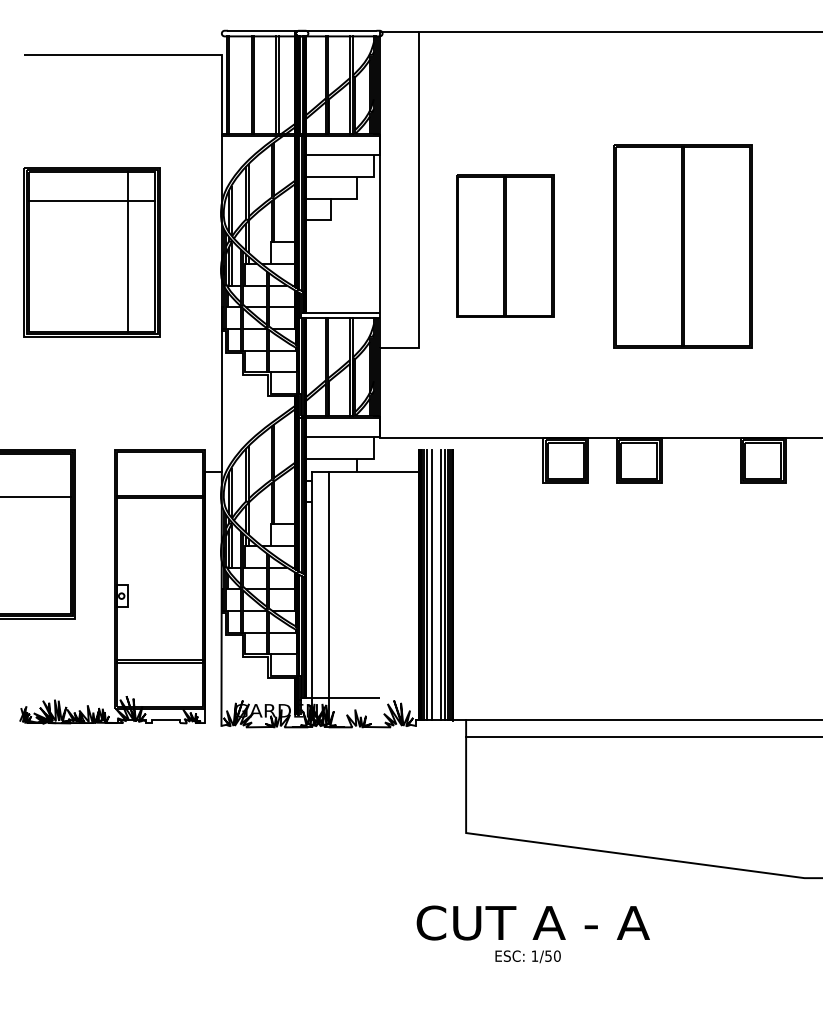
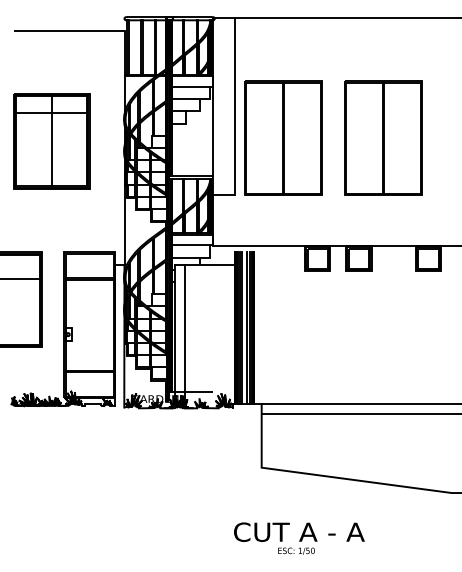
part: (504, 245) -> (283, 137), size x1.43
line: (127, 252) -> (51, 141), moved
text: (533, 934) -> (299, 538), moved

